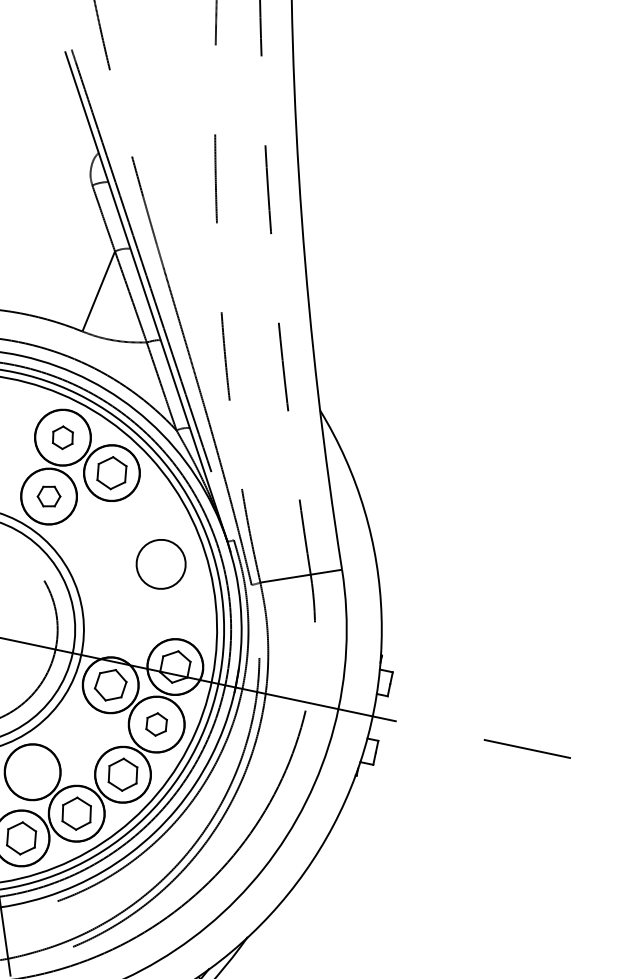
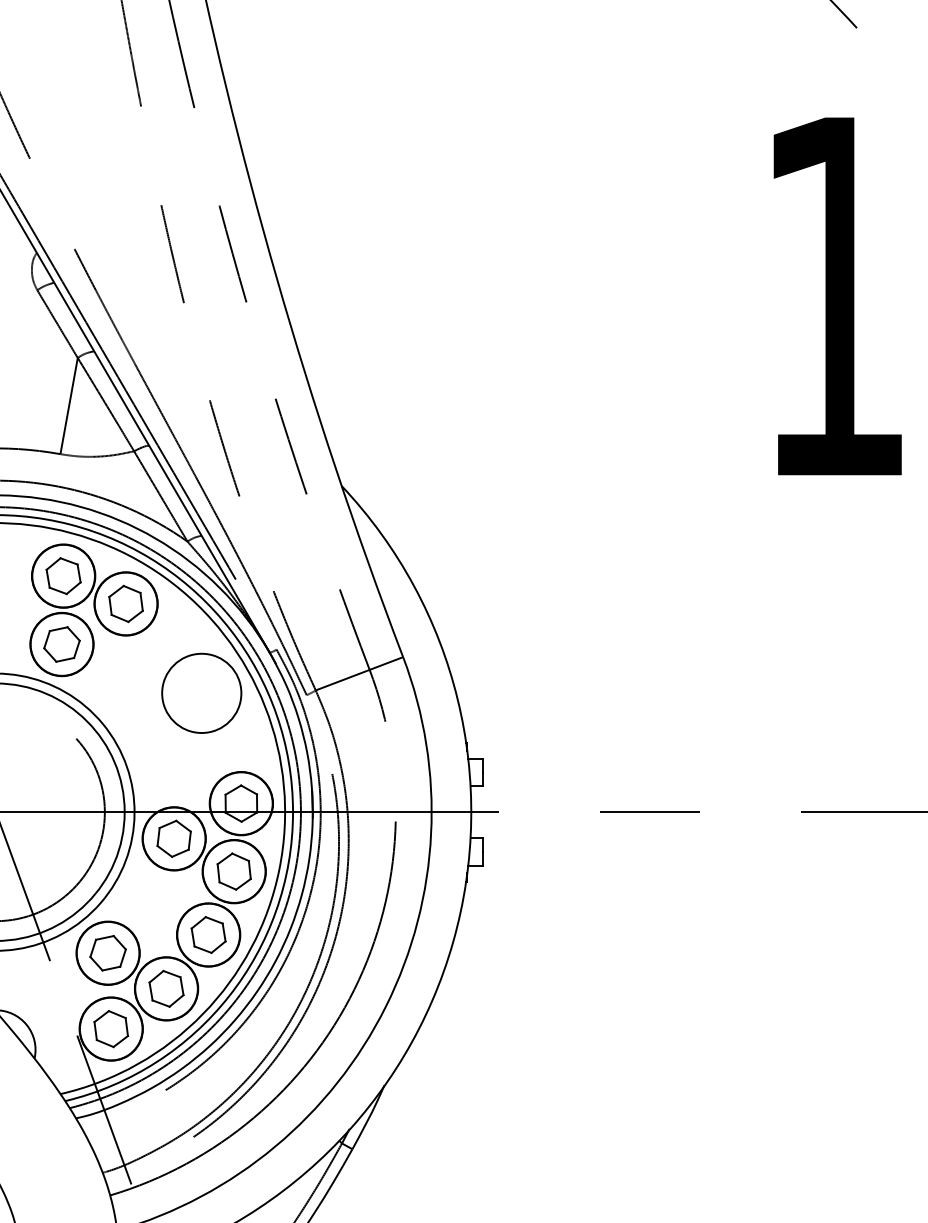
part: (62, 437) -> (63, 576), size x1.43
part: (48, 496) -> (61, 644), size x1.43
circle: (160, 564) -> (201, 693), size x1.43
part: (156, 724) -> (233, 871), size x1.43
part: (32, 772) -> (107, 953), added

